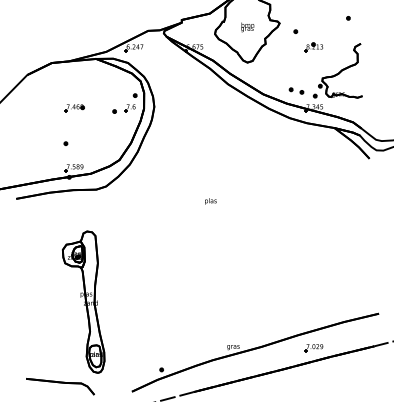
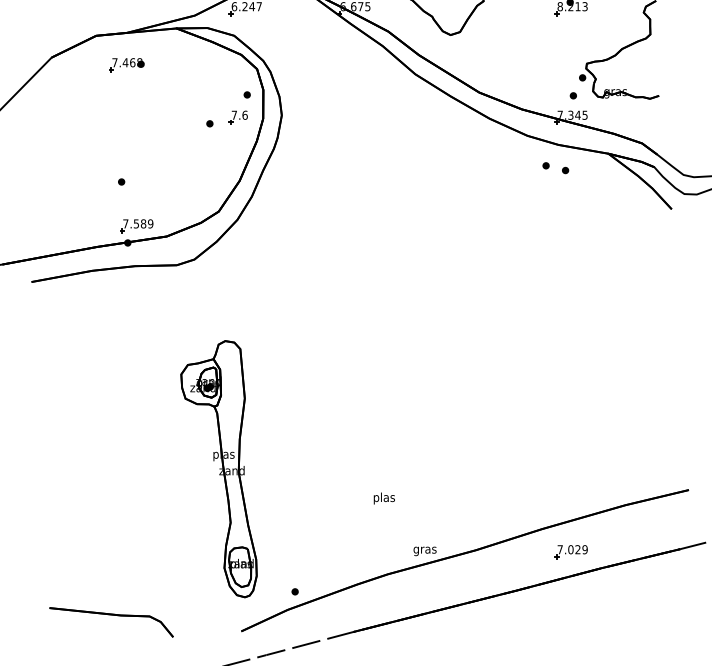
part: (296, 90) -> (555, 167), moved
part: (74, 108) -> (126, 65), moved
text: (210, 201) -> (383, 498), moved
part: (83, 301) -> (218, 467), moved

